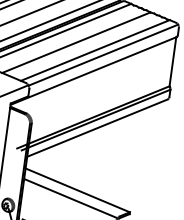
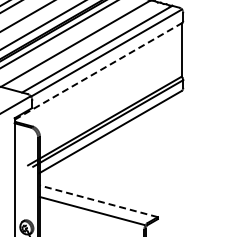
line: (93, 71) -> (98, 71), solid -> dashed
line: (77, 190) -> (98, 201), solid -> dashed

